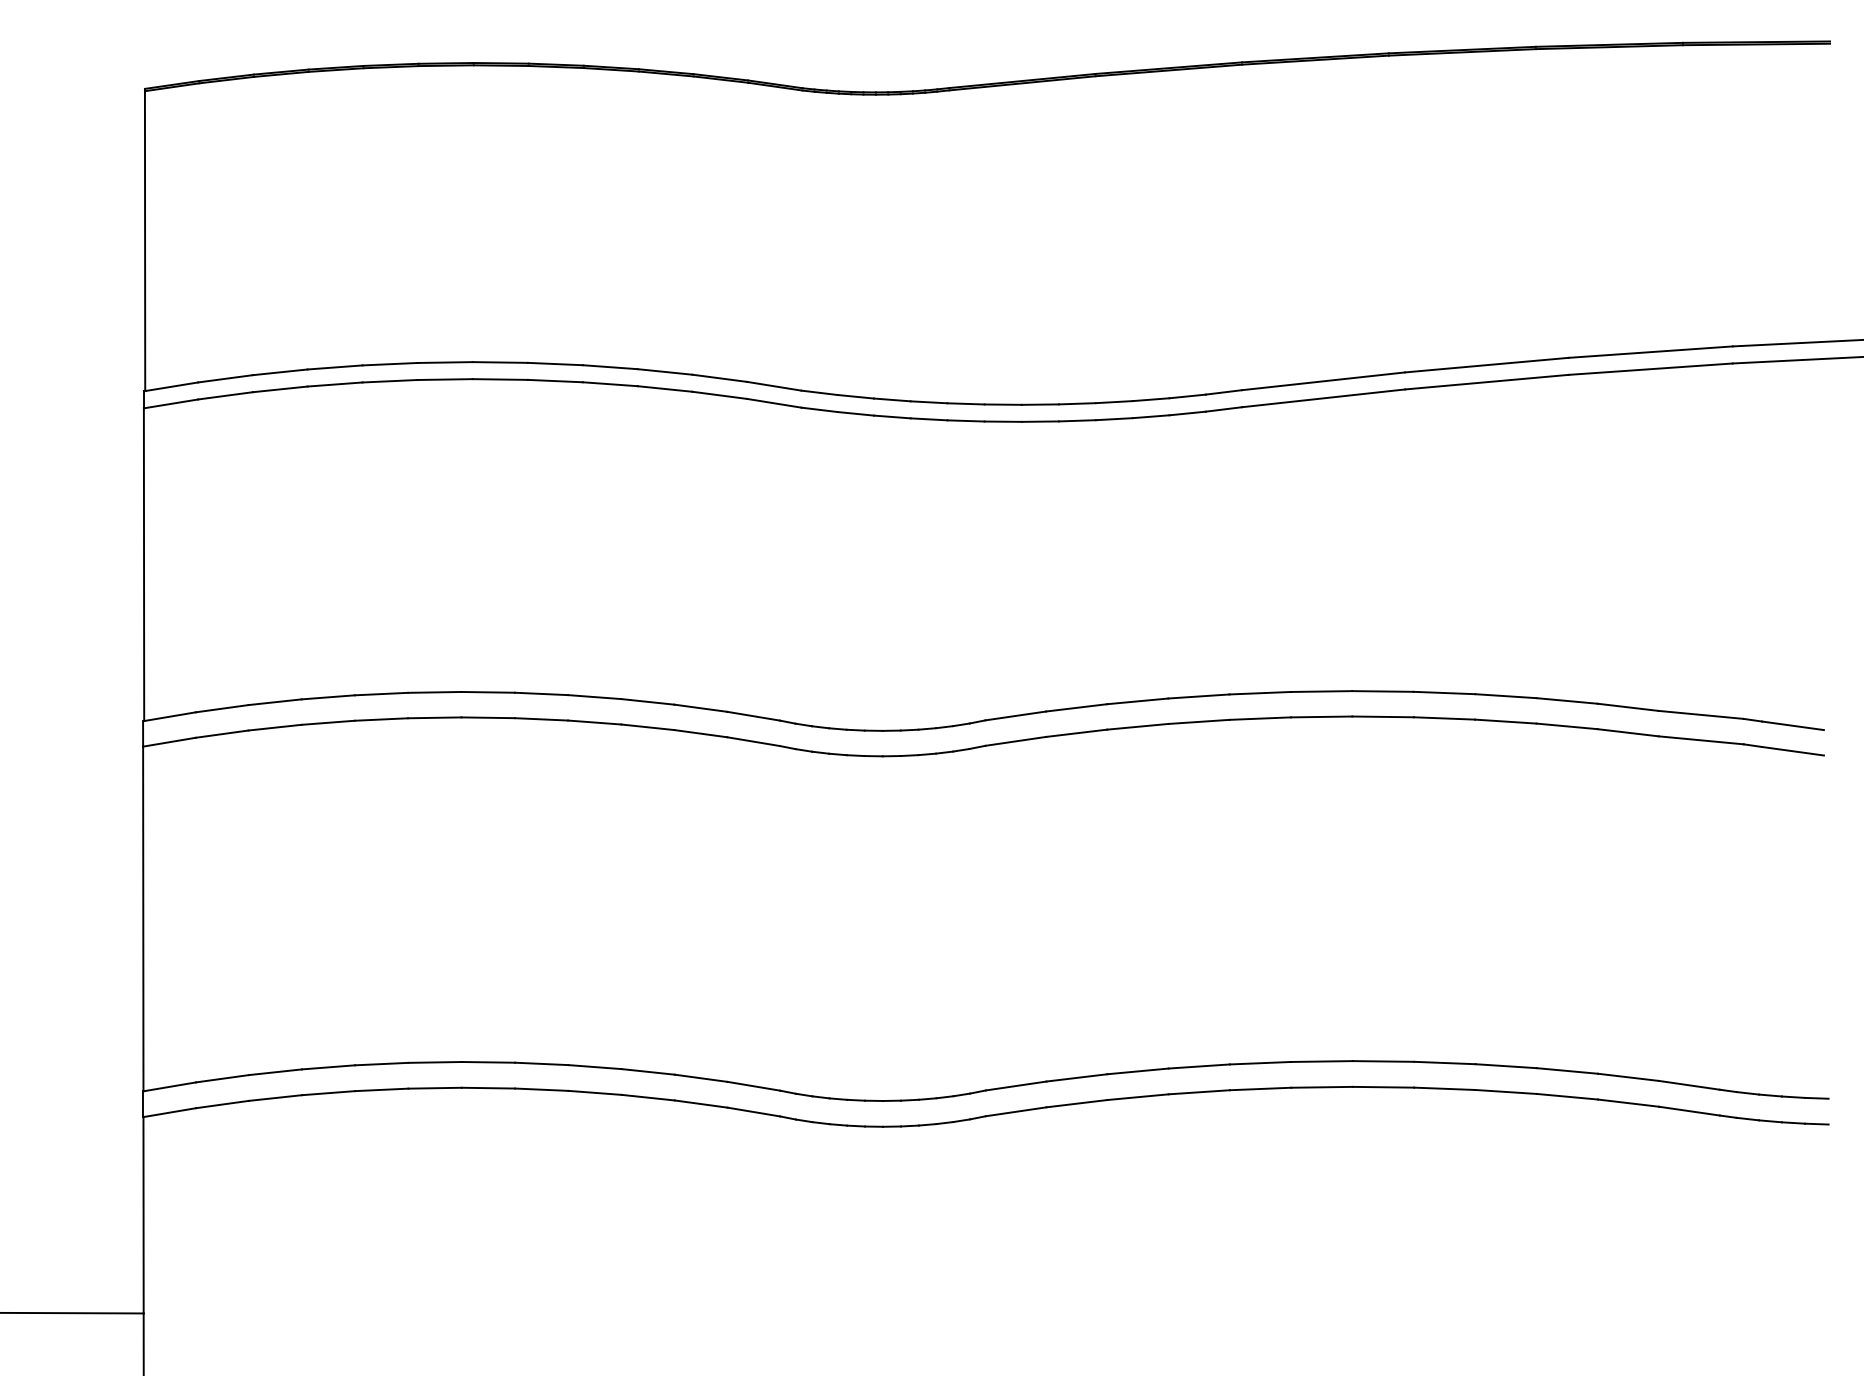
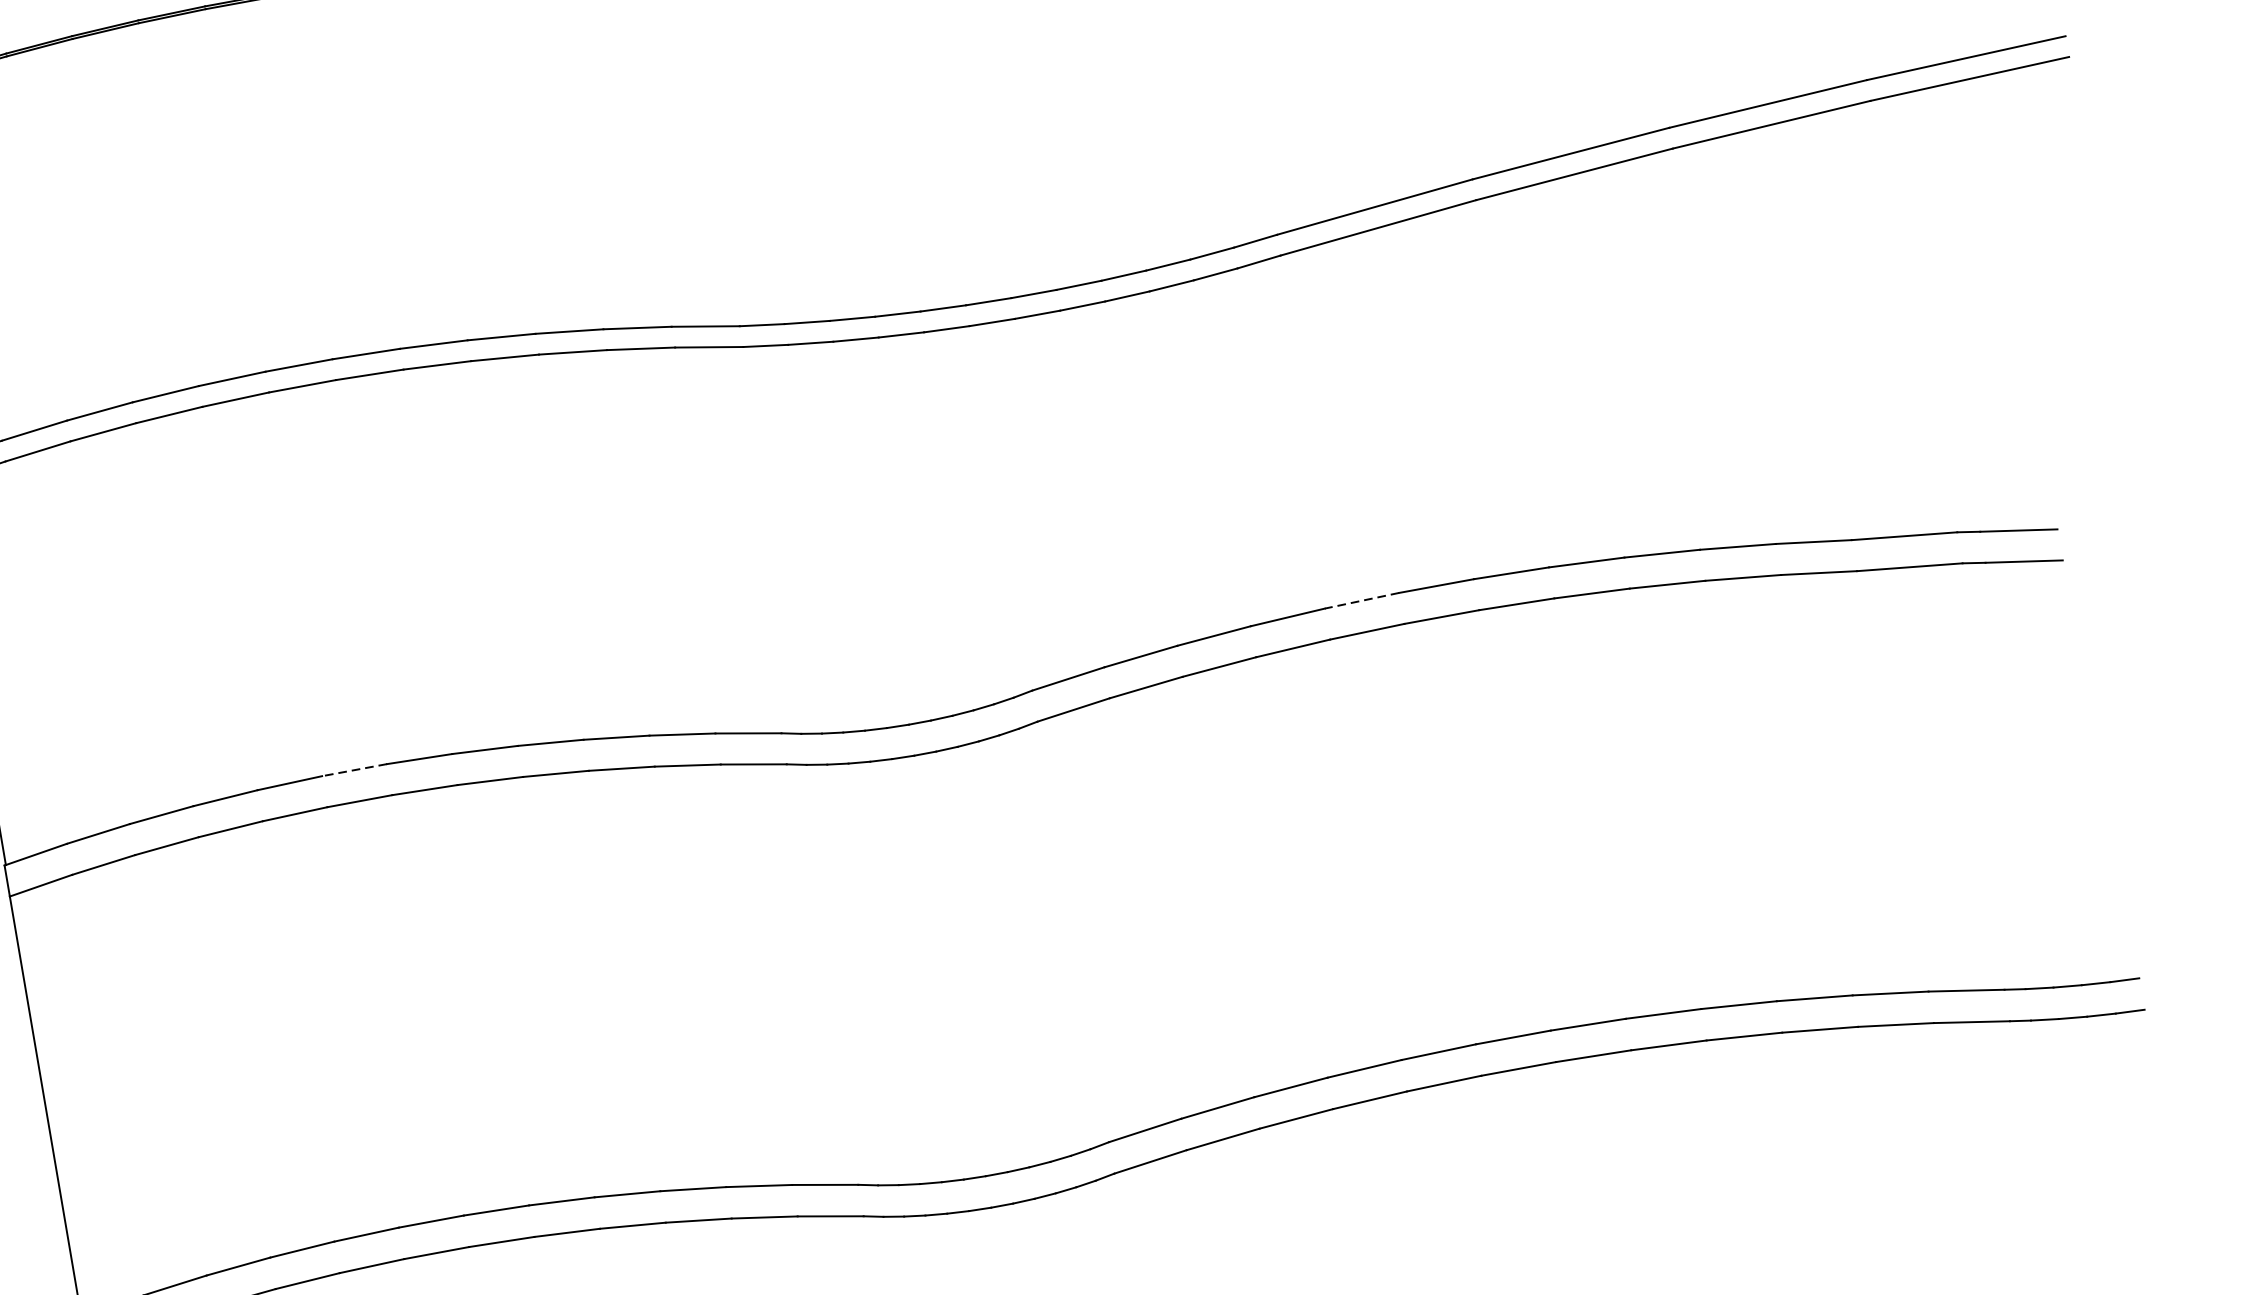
line: (434, 692) -> (354, 770), solid -> dashed
line: (1260, 693) -> (1362, 601), solid -> dashed

